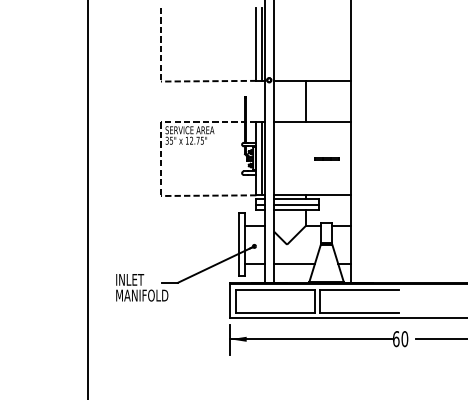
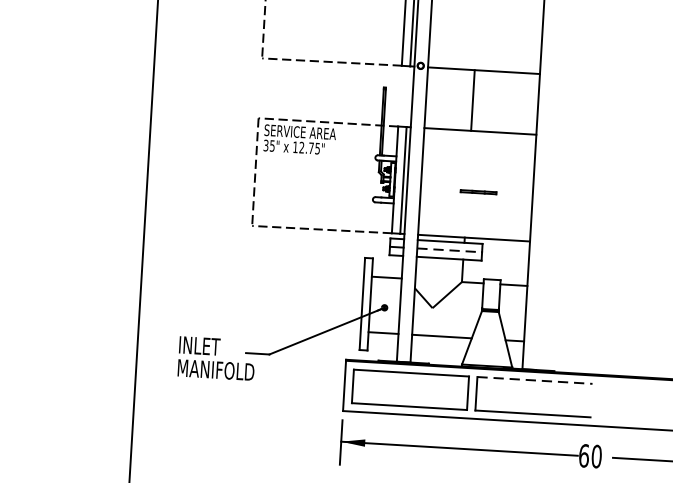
line: (326, 158) -> (478, 191), moved
line: (296, 204) -> (449, 250), solid -> dashed
line: (360, 289) -> (536, 380), solid -> dashed

